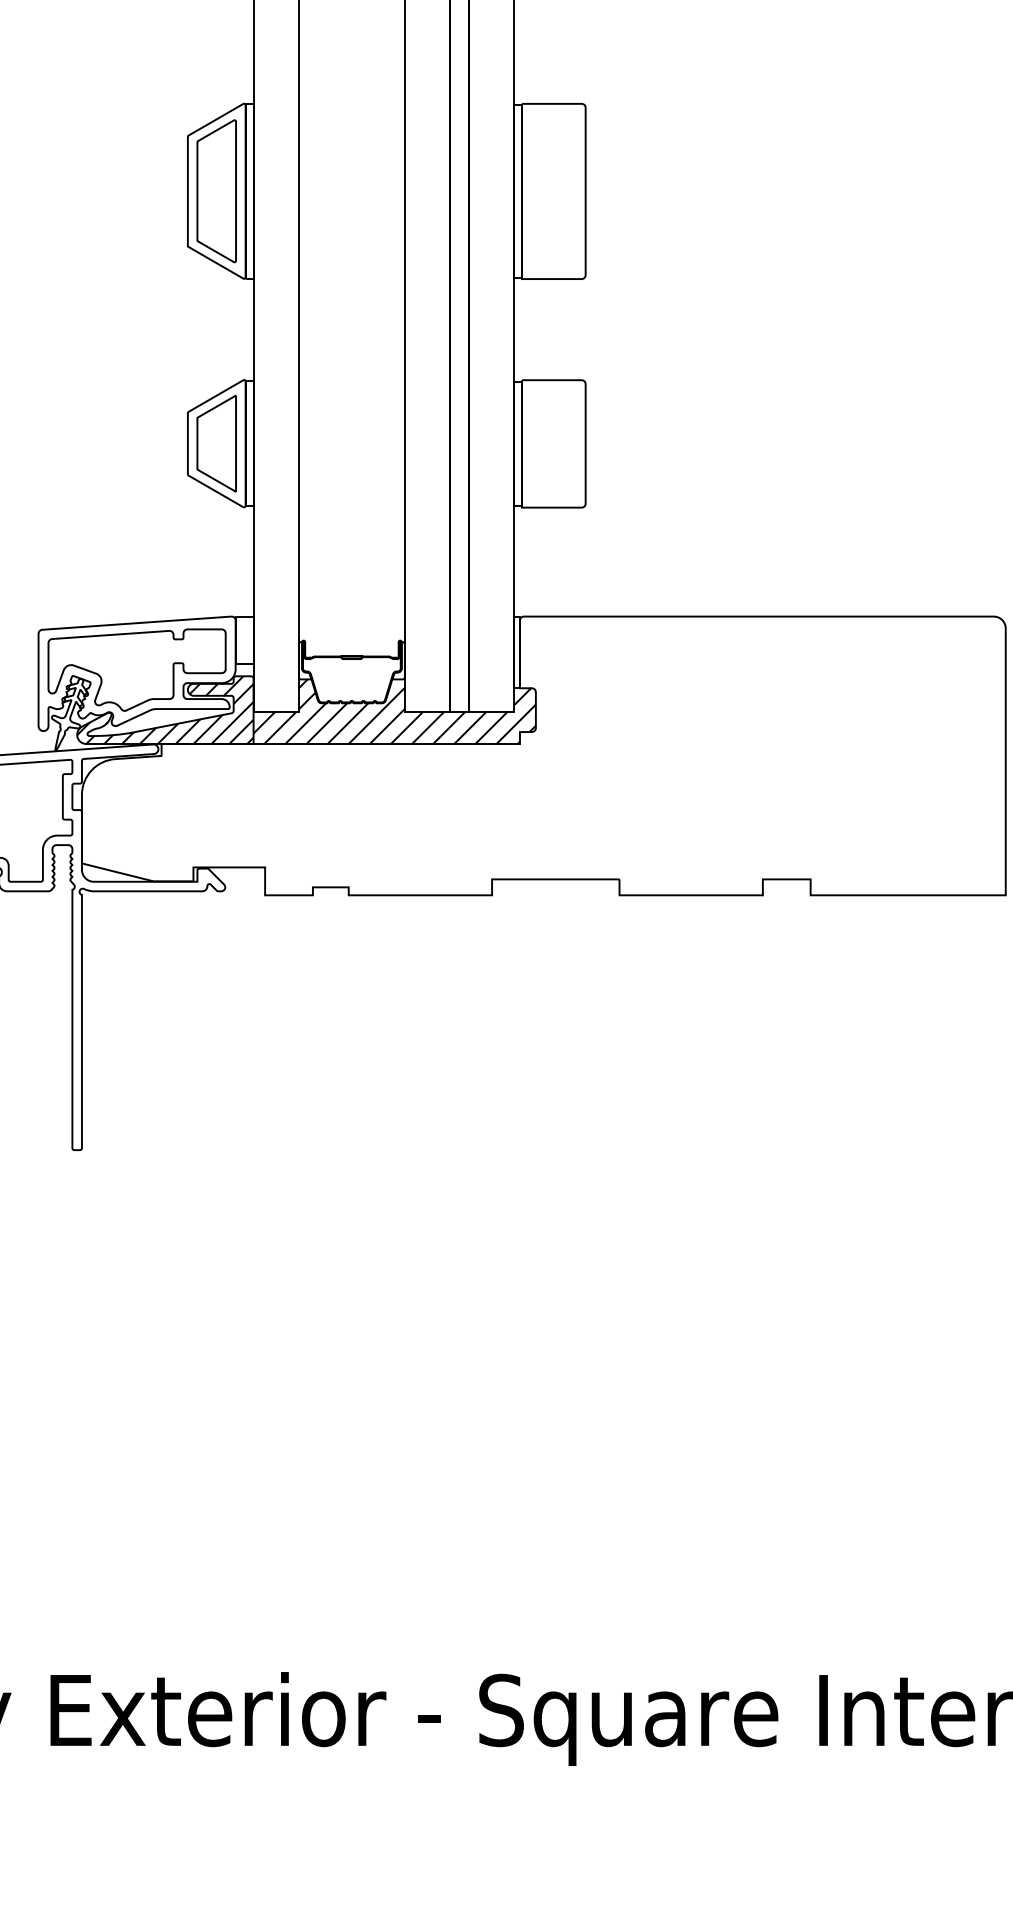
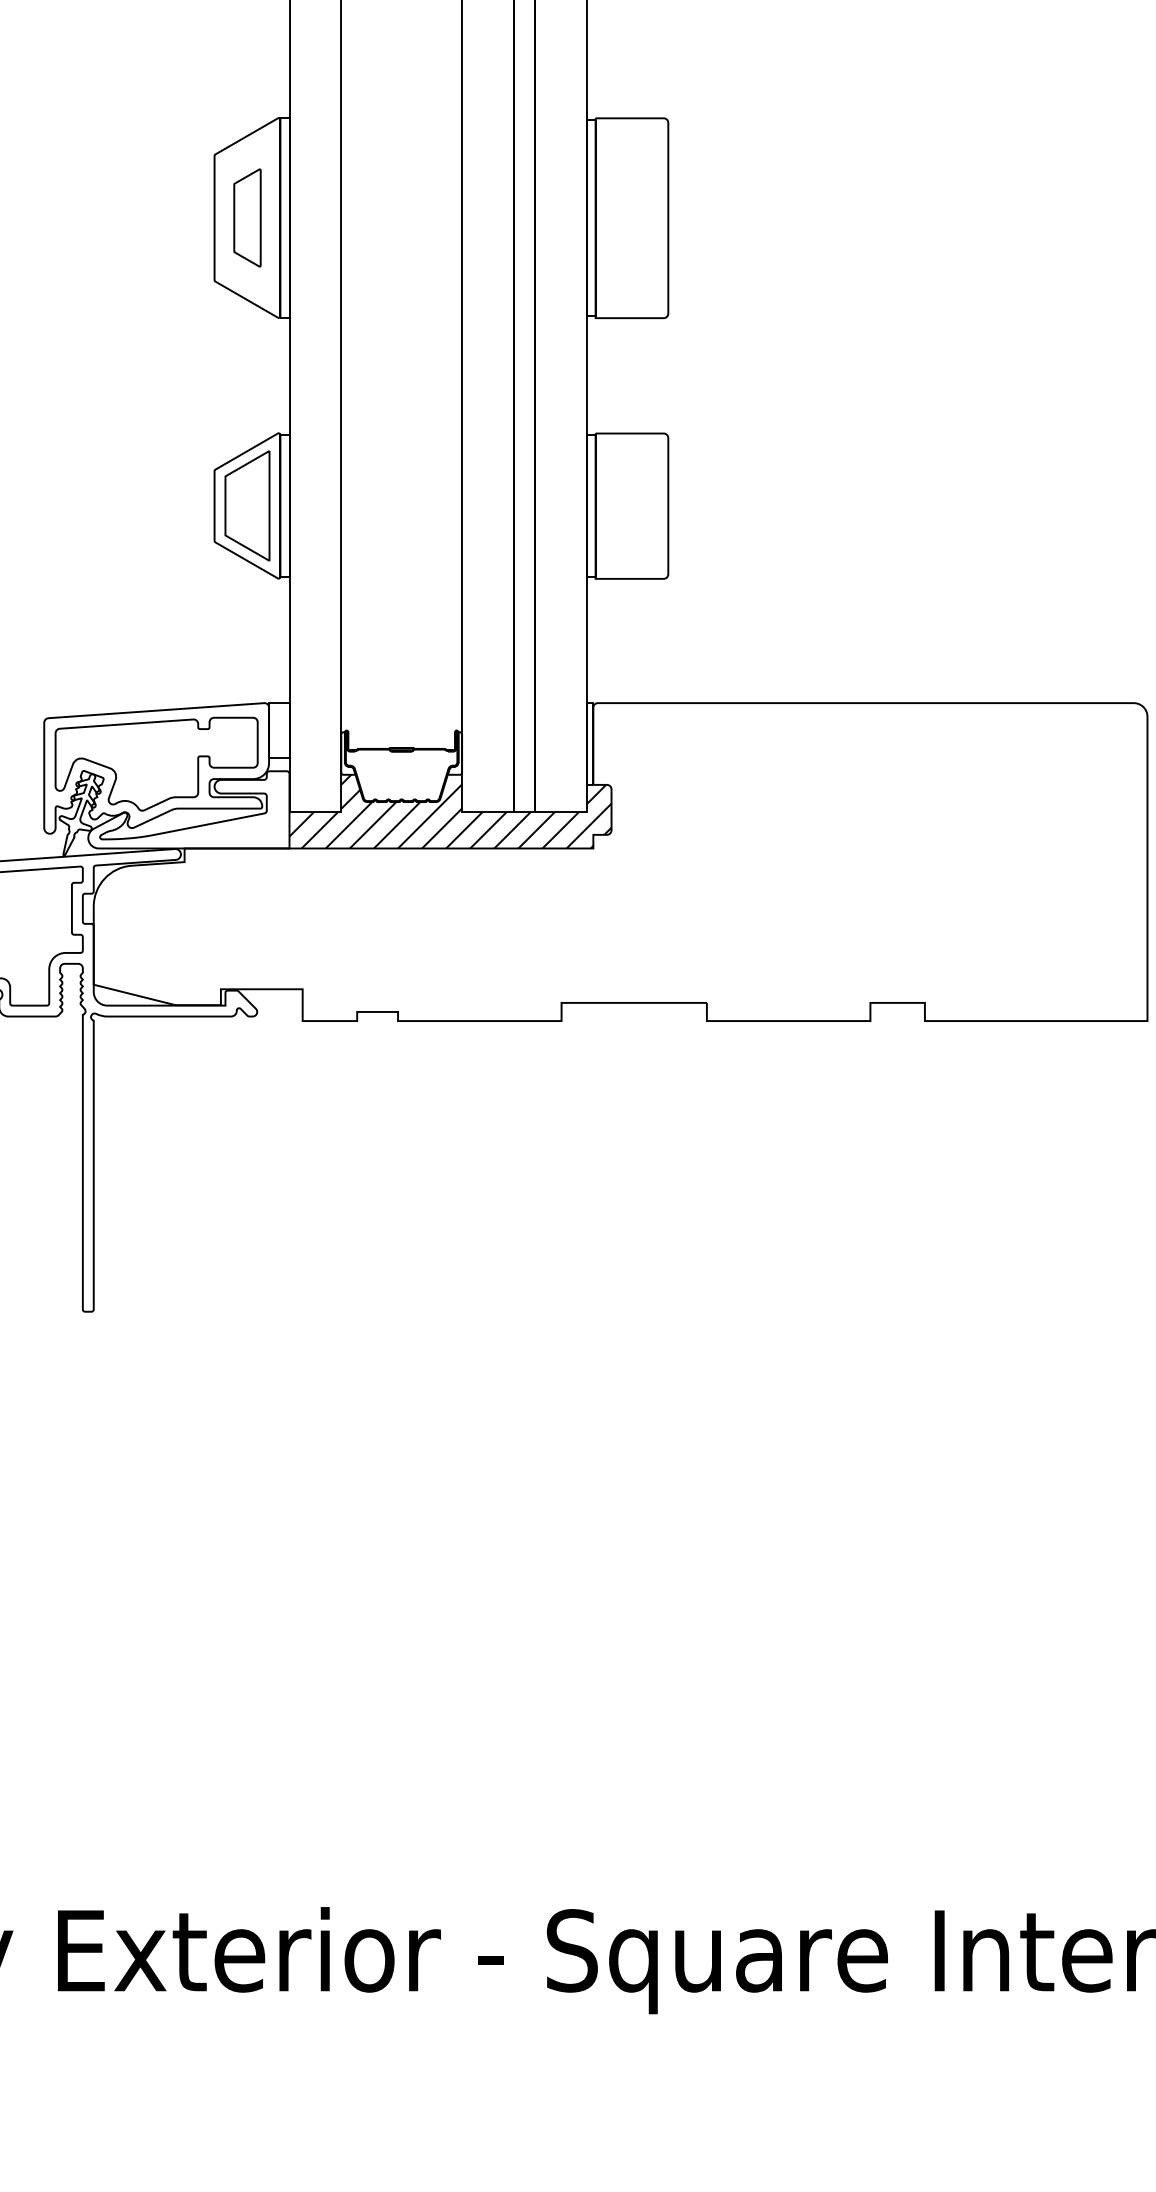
part: (216, 190) -> (247, 217), size x0.6
hatch: (165, 709) -> (188, 809), removed

